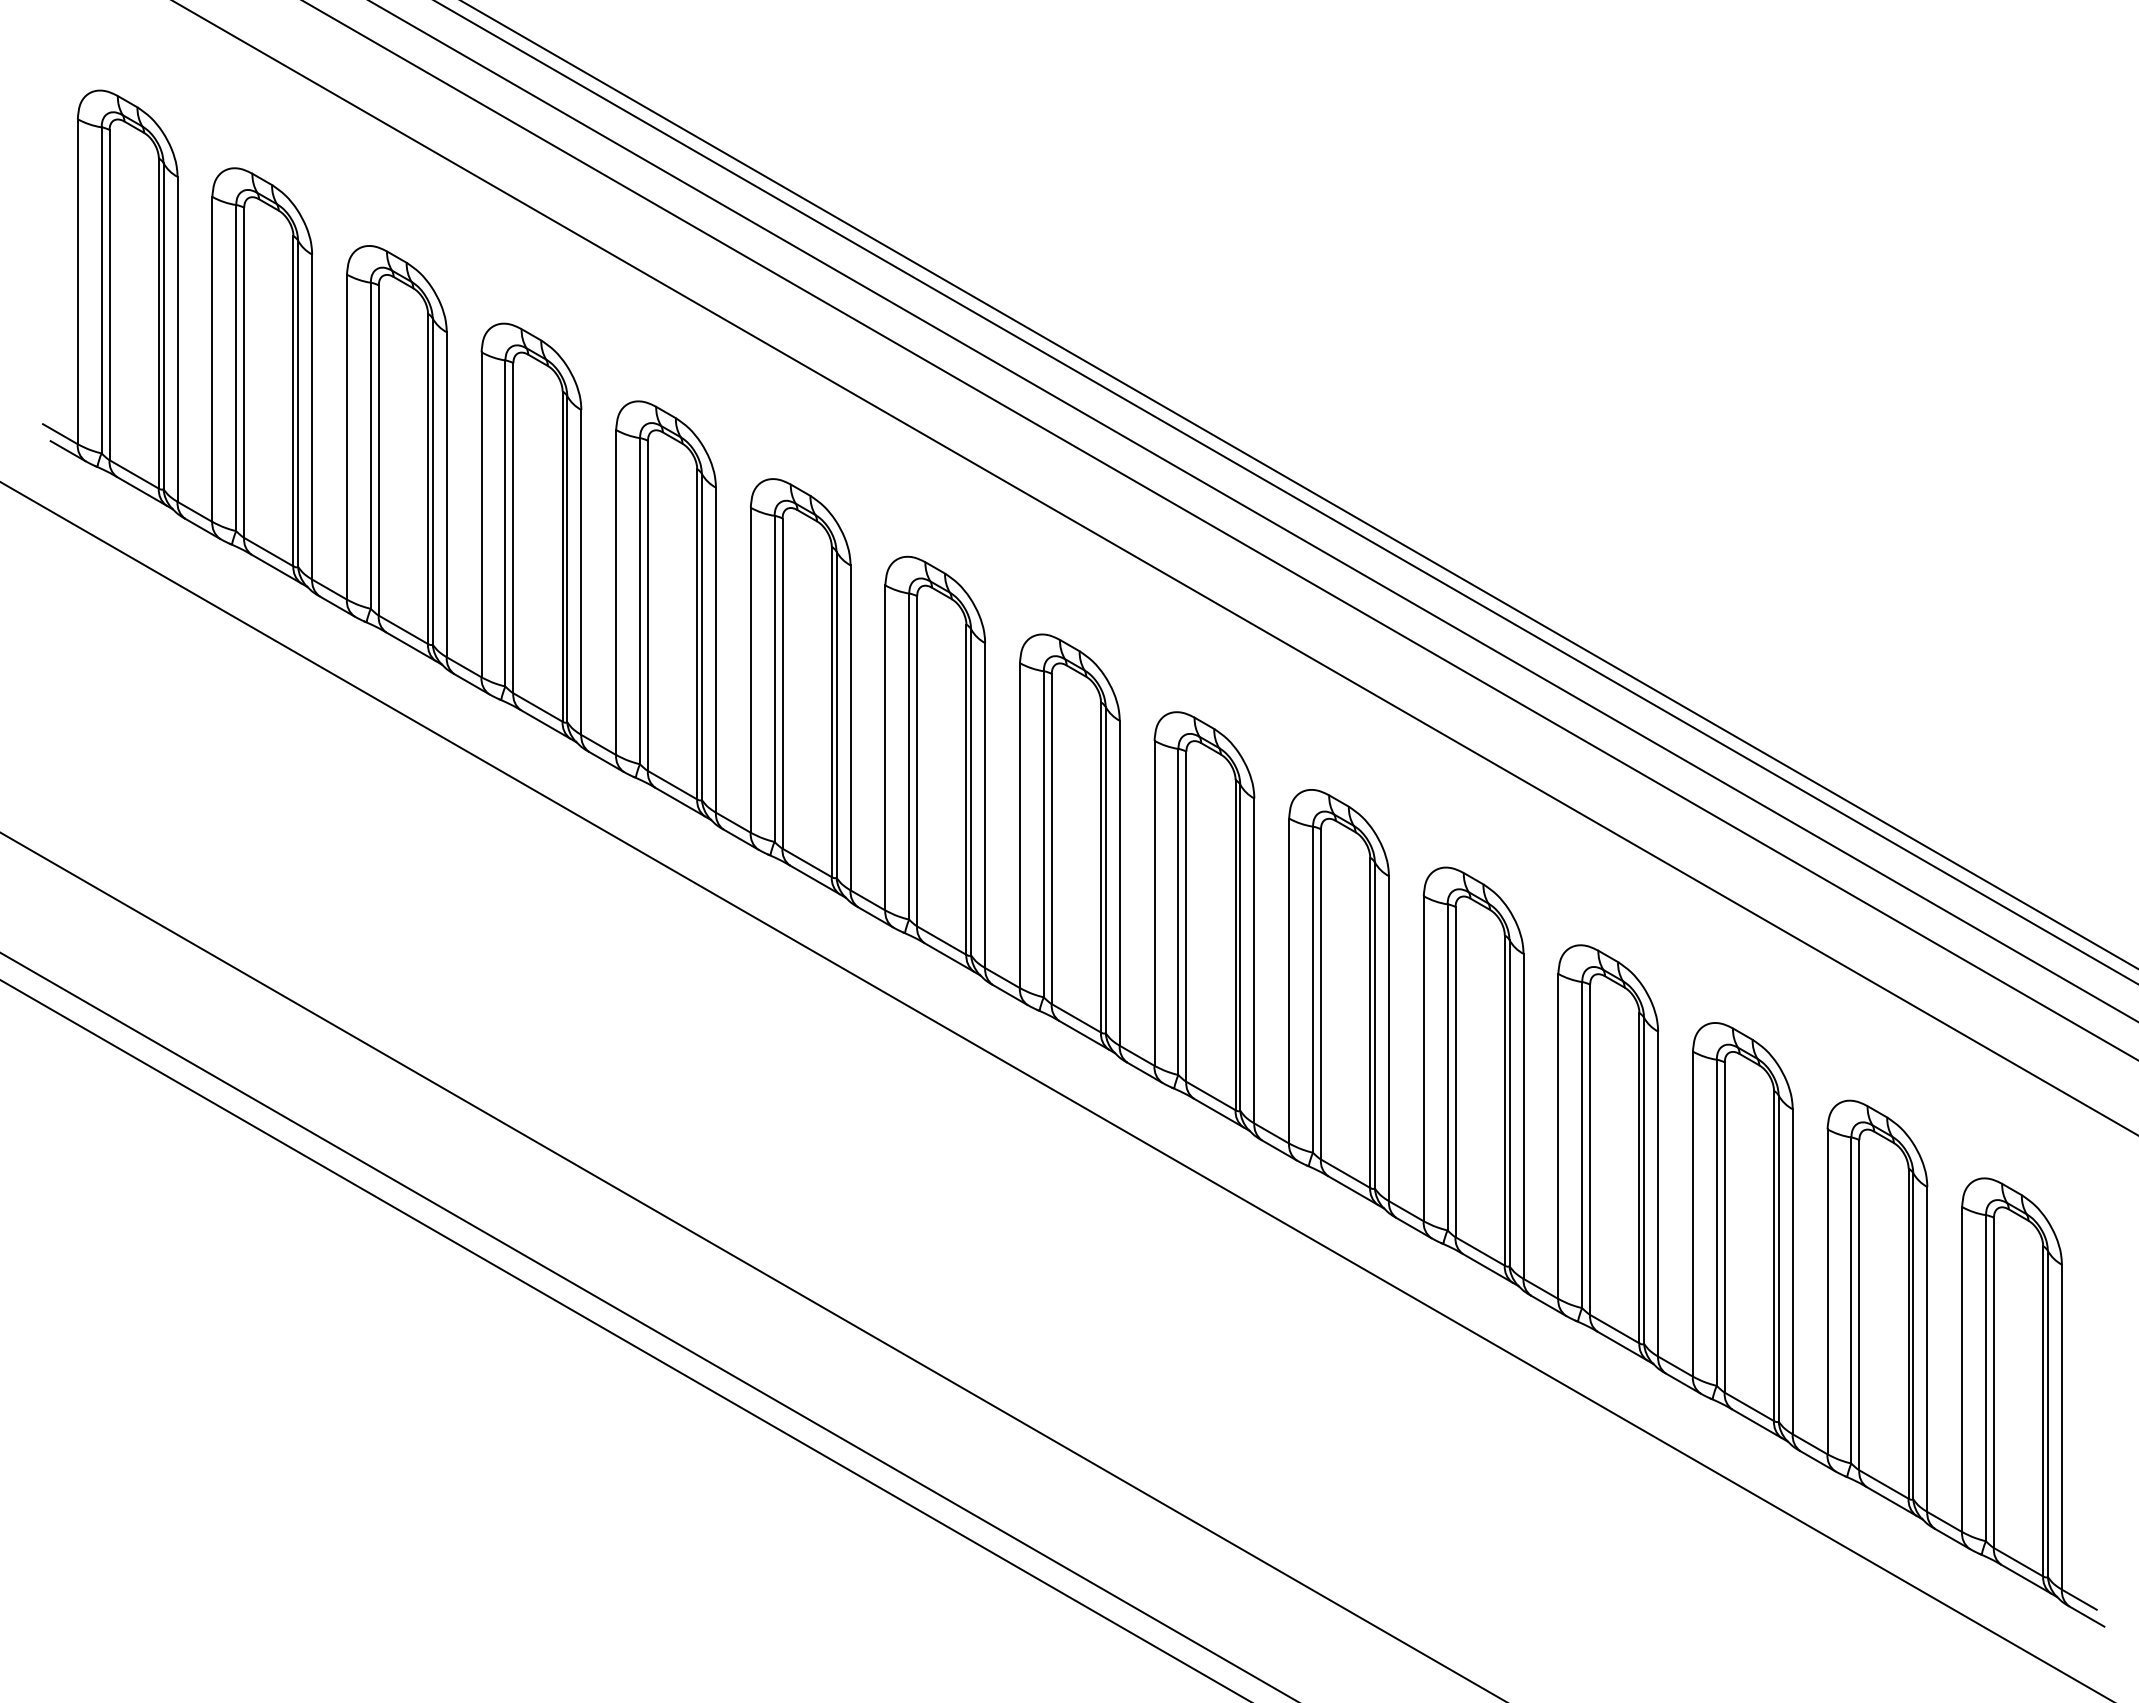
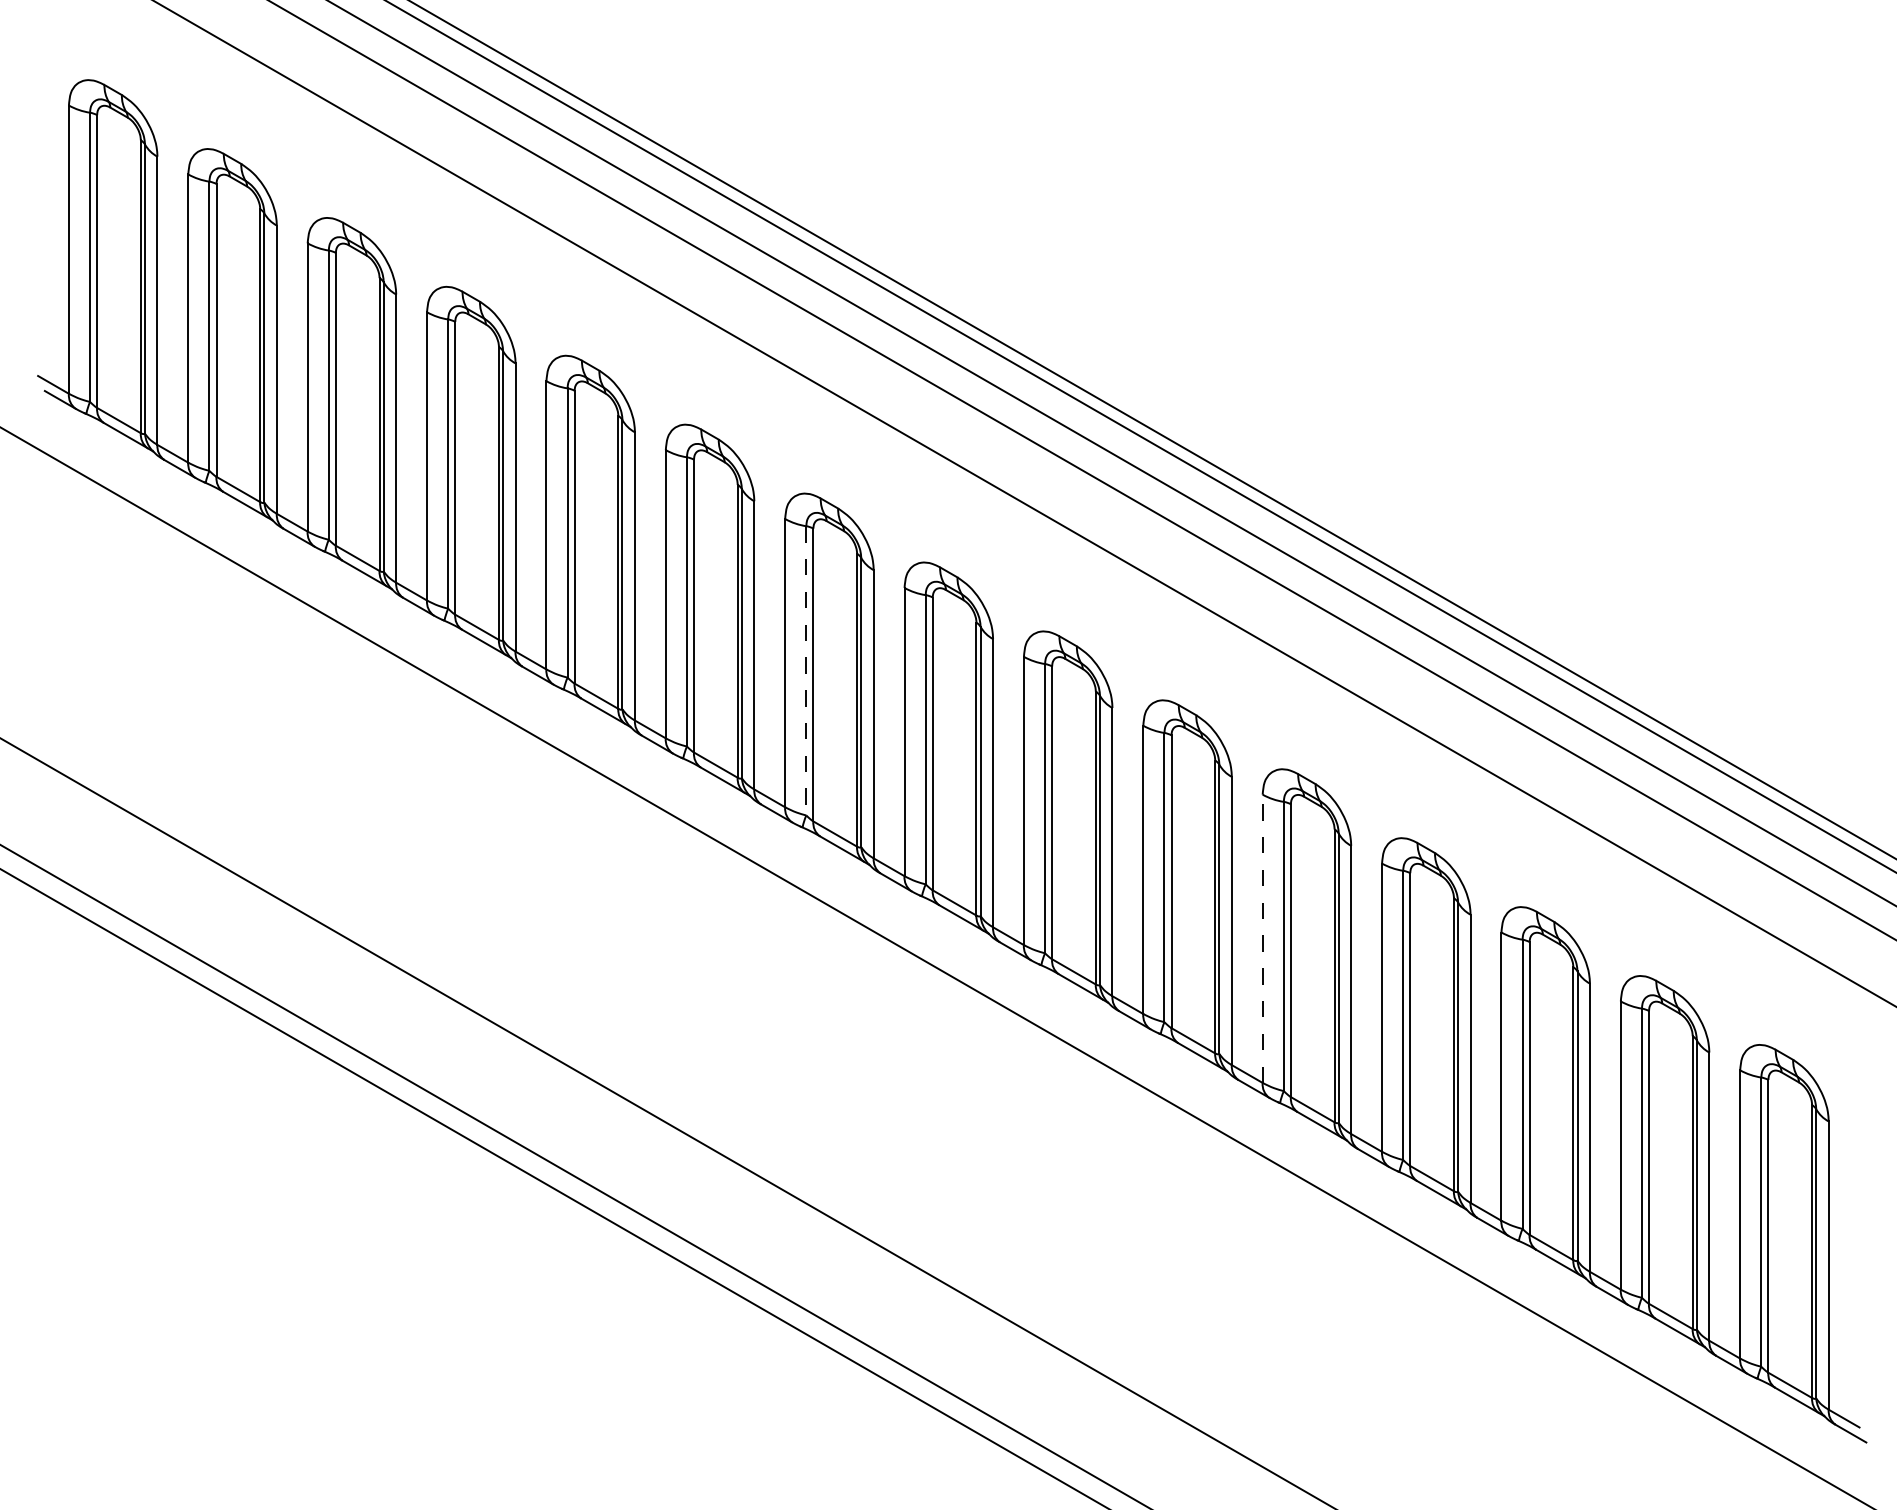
line: (909, 756) -> (806, 670), solid -> dashed
line: (1423, 1058) -> (1262, 938), solid -> dashed

